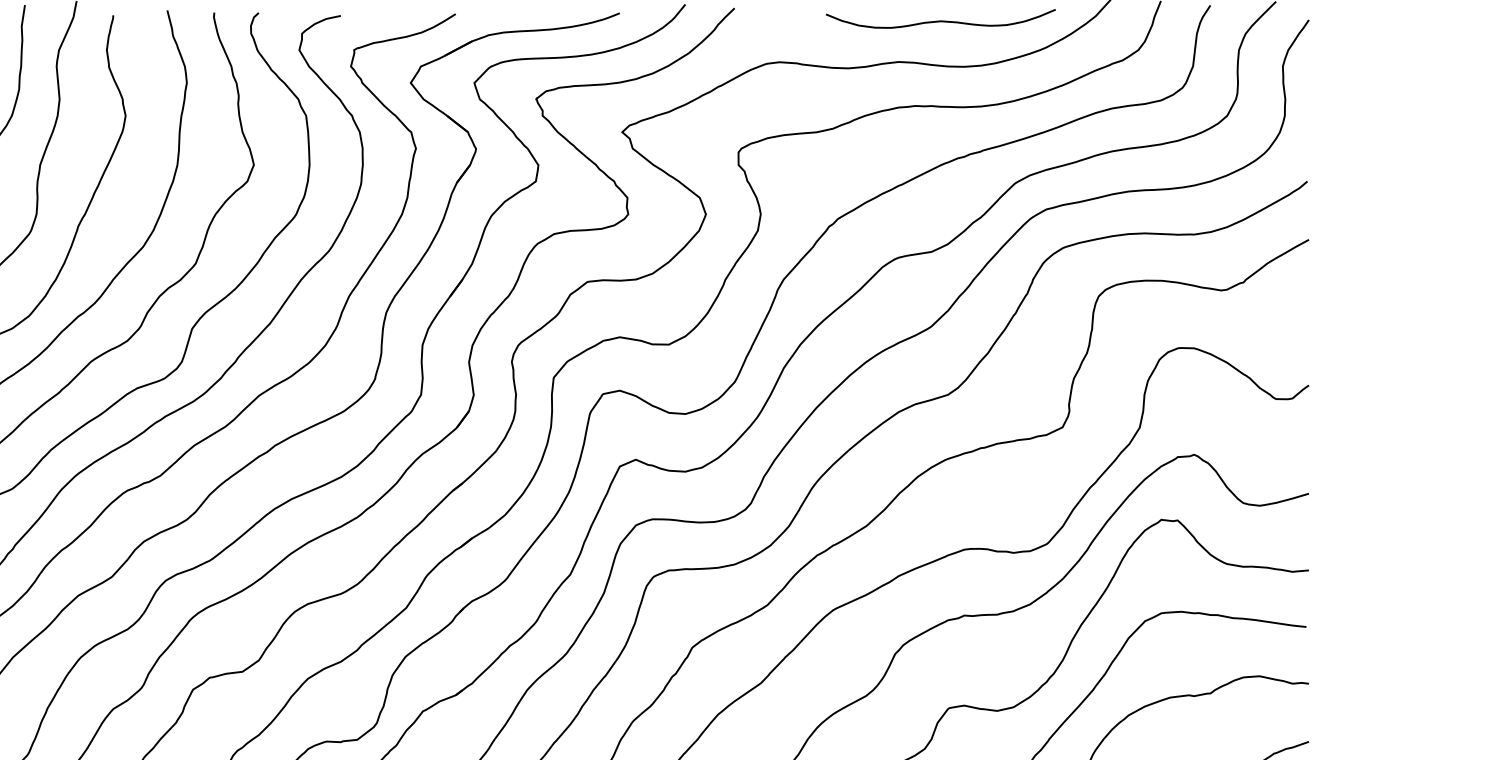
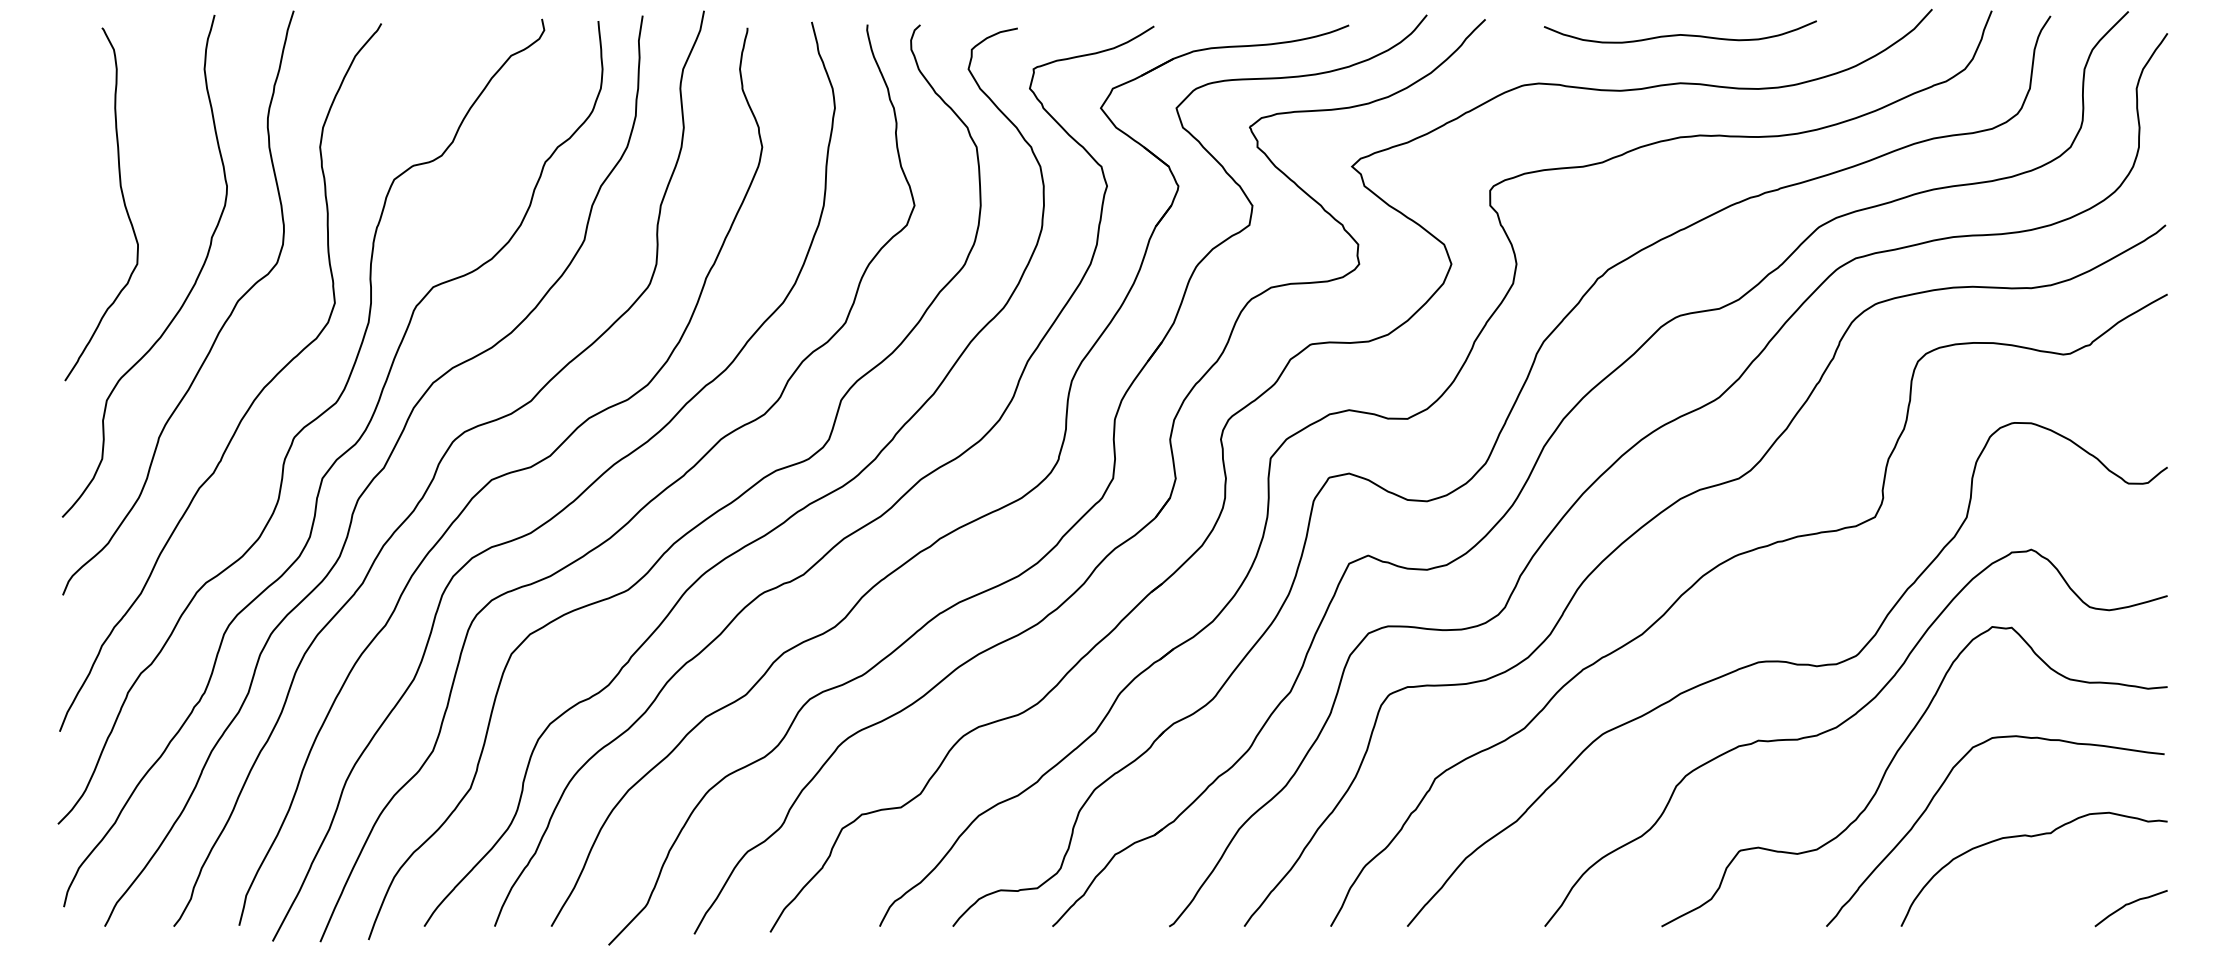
curve: (940, 20) -> (1679, 34), moved

